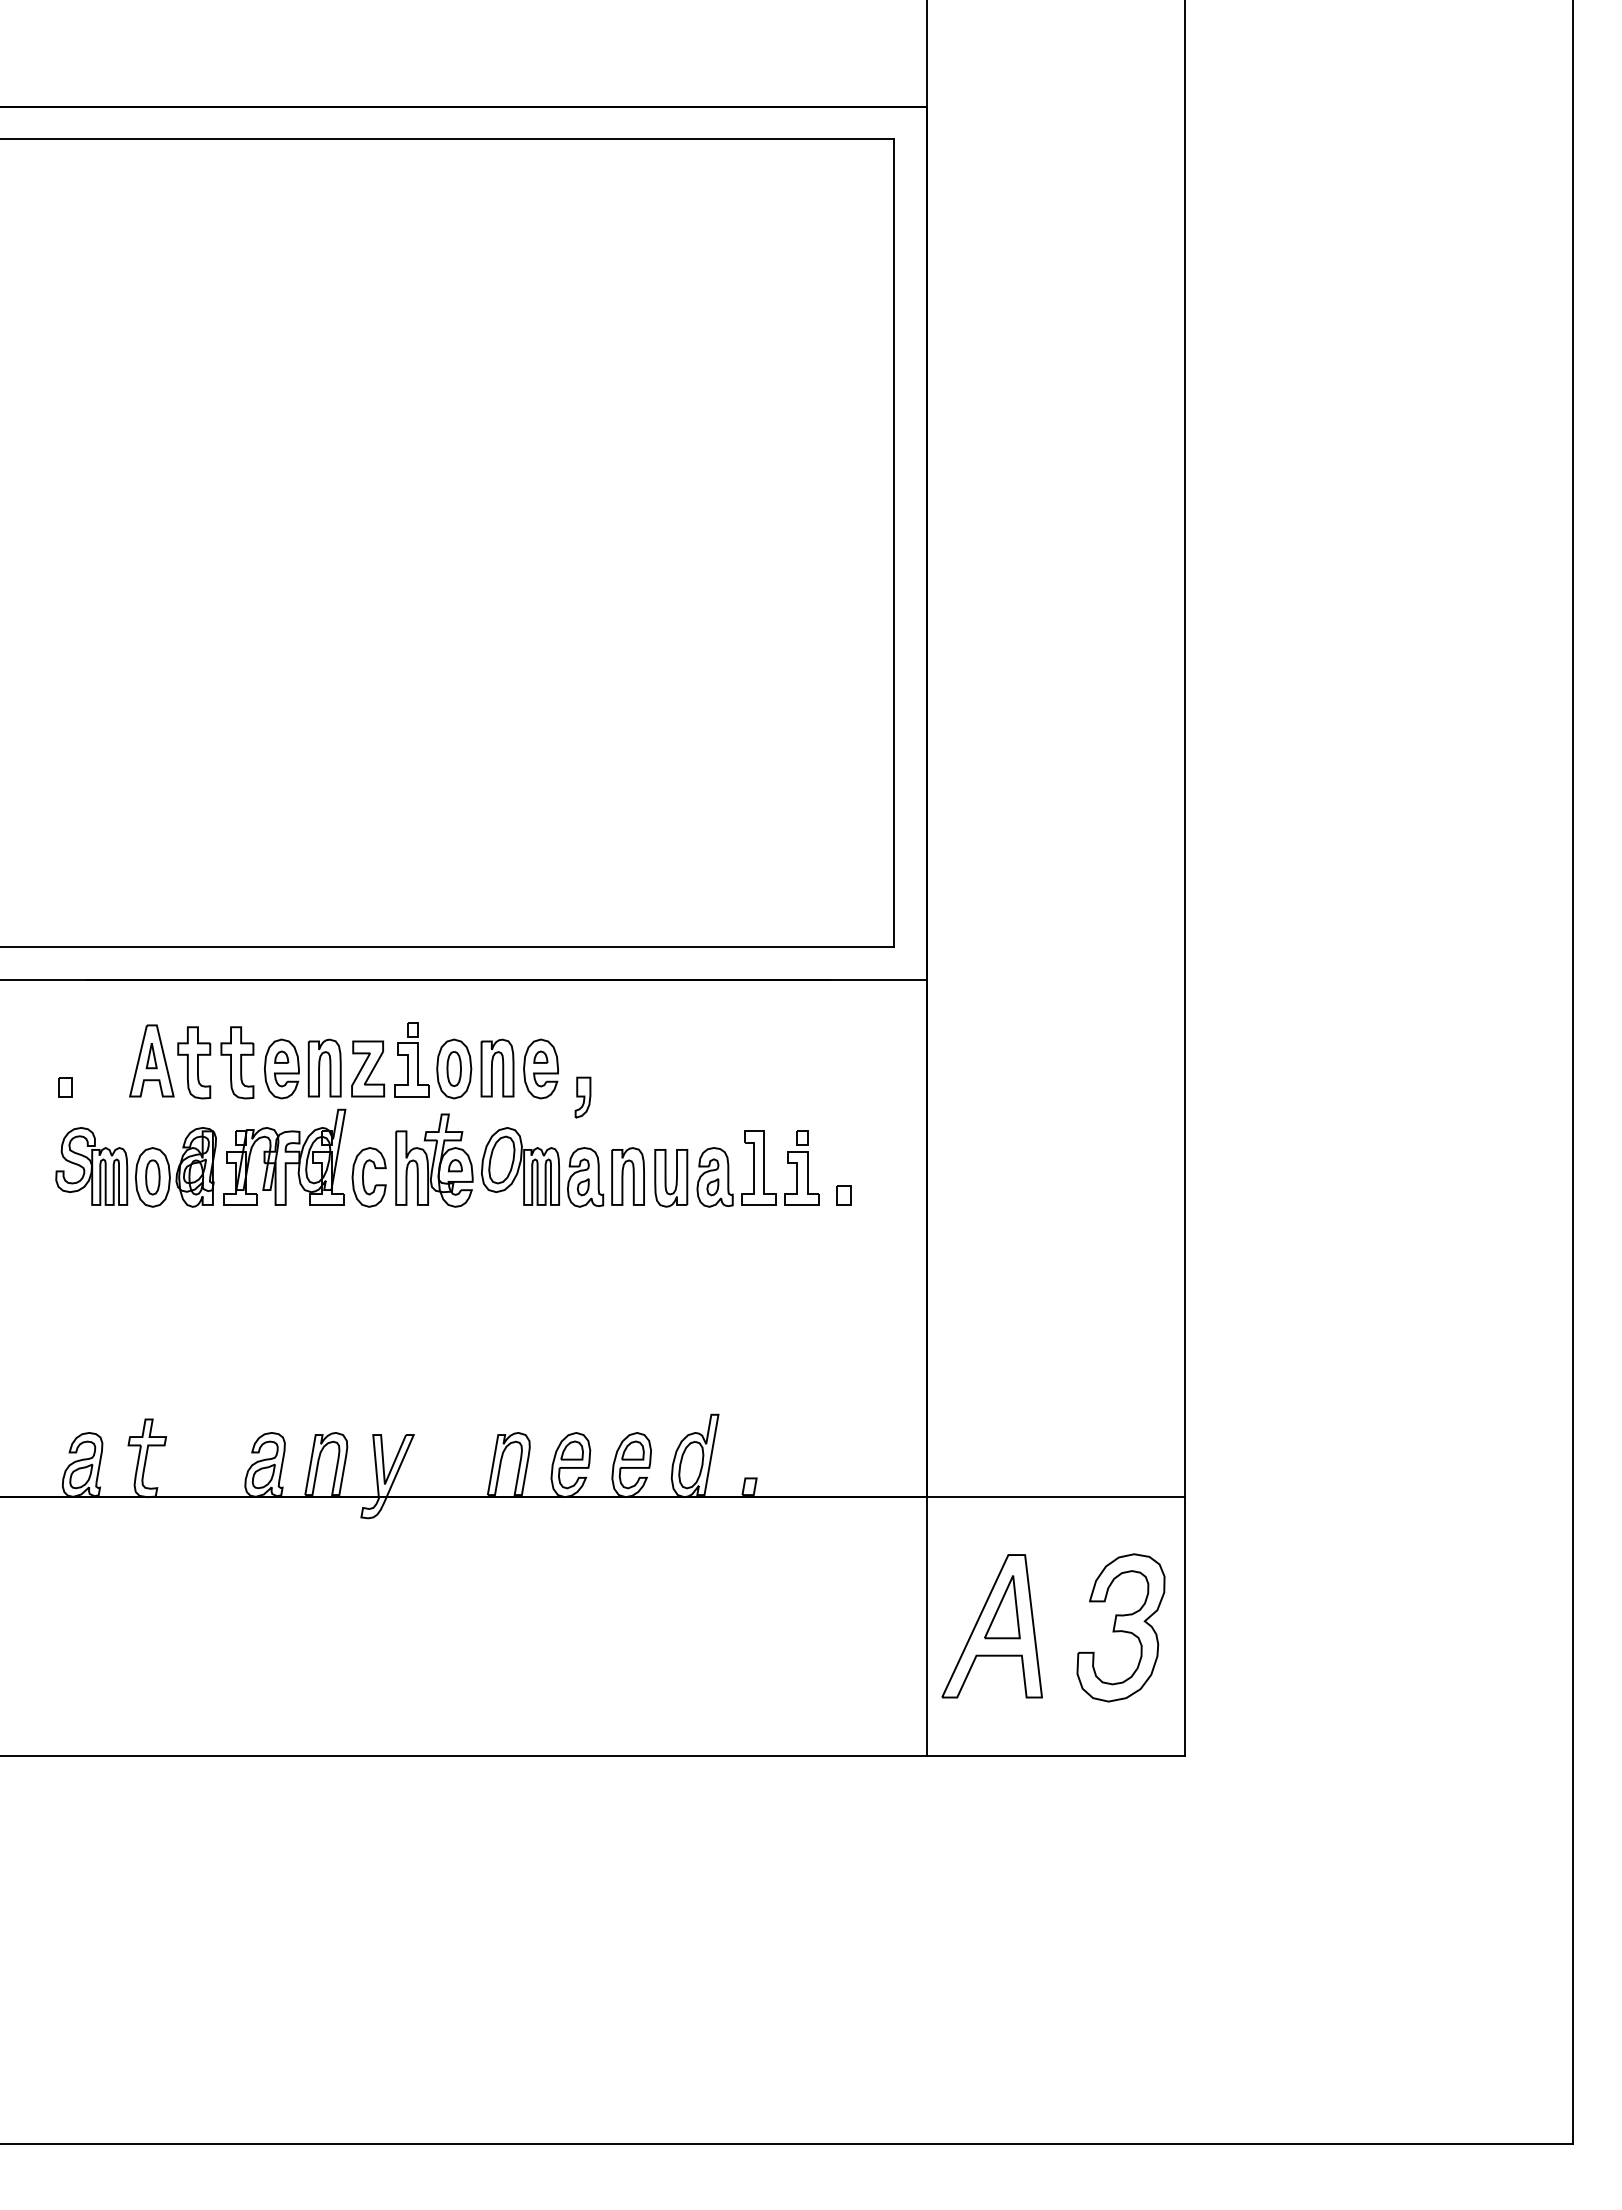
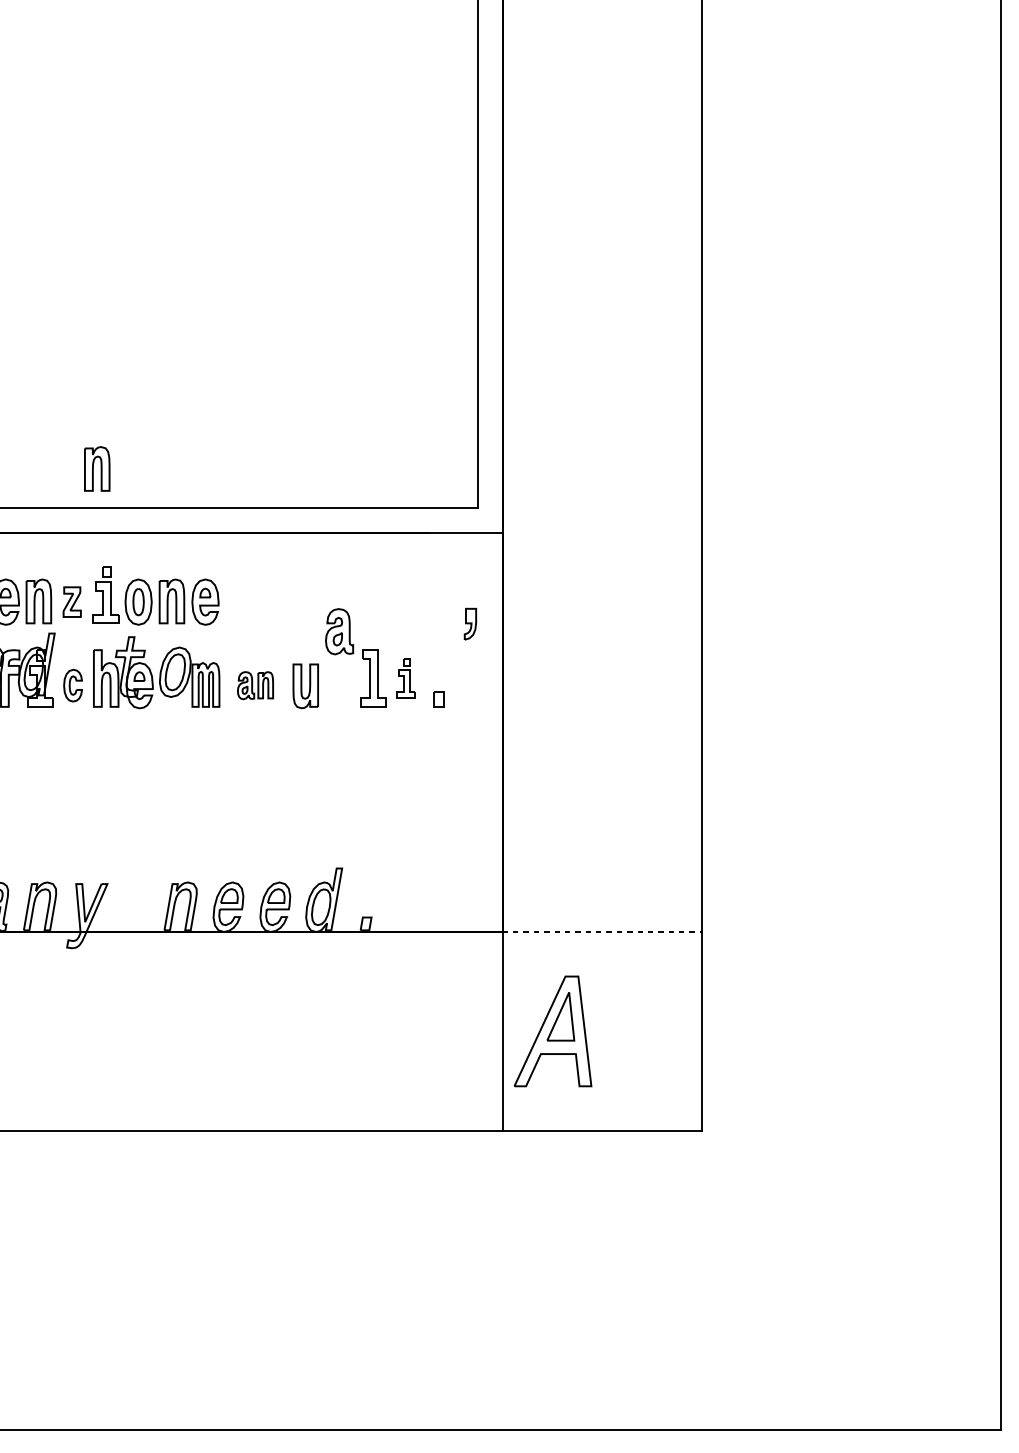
part: (400, 895) -> (97, 468), added
part: (367, 1068) -> (71, 601), size x0.7
part: (582, 1097) -> (470, 624), moved
part: (801, 1167) -> (406, 678), size x0.7
part: (368, 1177) -> (72, 685), size x0.7
part: (605, 1177) -> (255, 685), size x0.6
part: (714, 1177) -> (339, 631), moved
line: (1056, 1497) -> (602, 932), solid -> dashed
part: (1120, 1627) -> (651, 1032), removed

